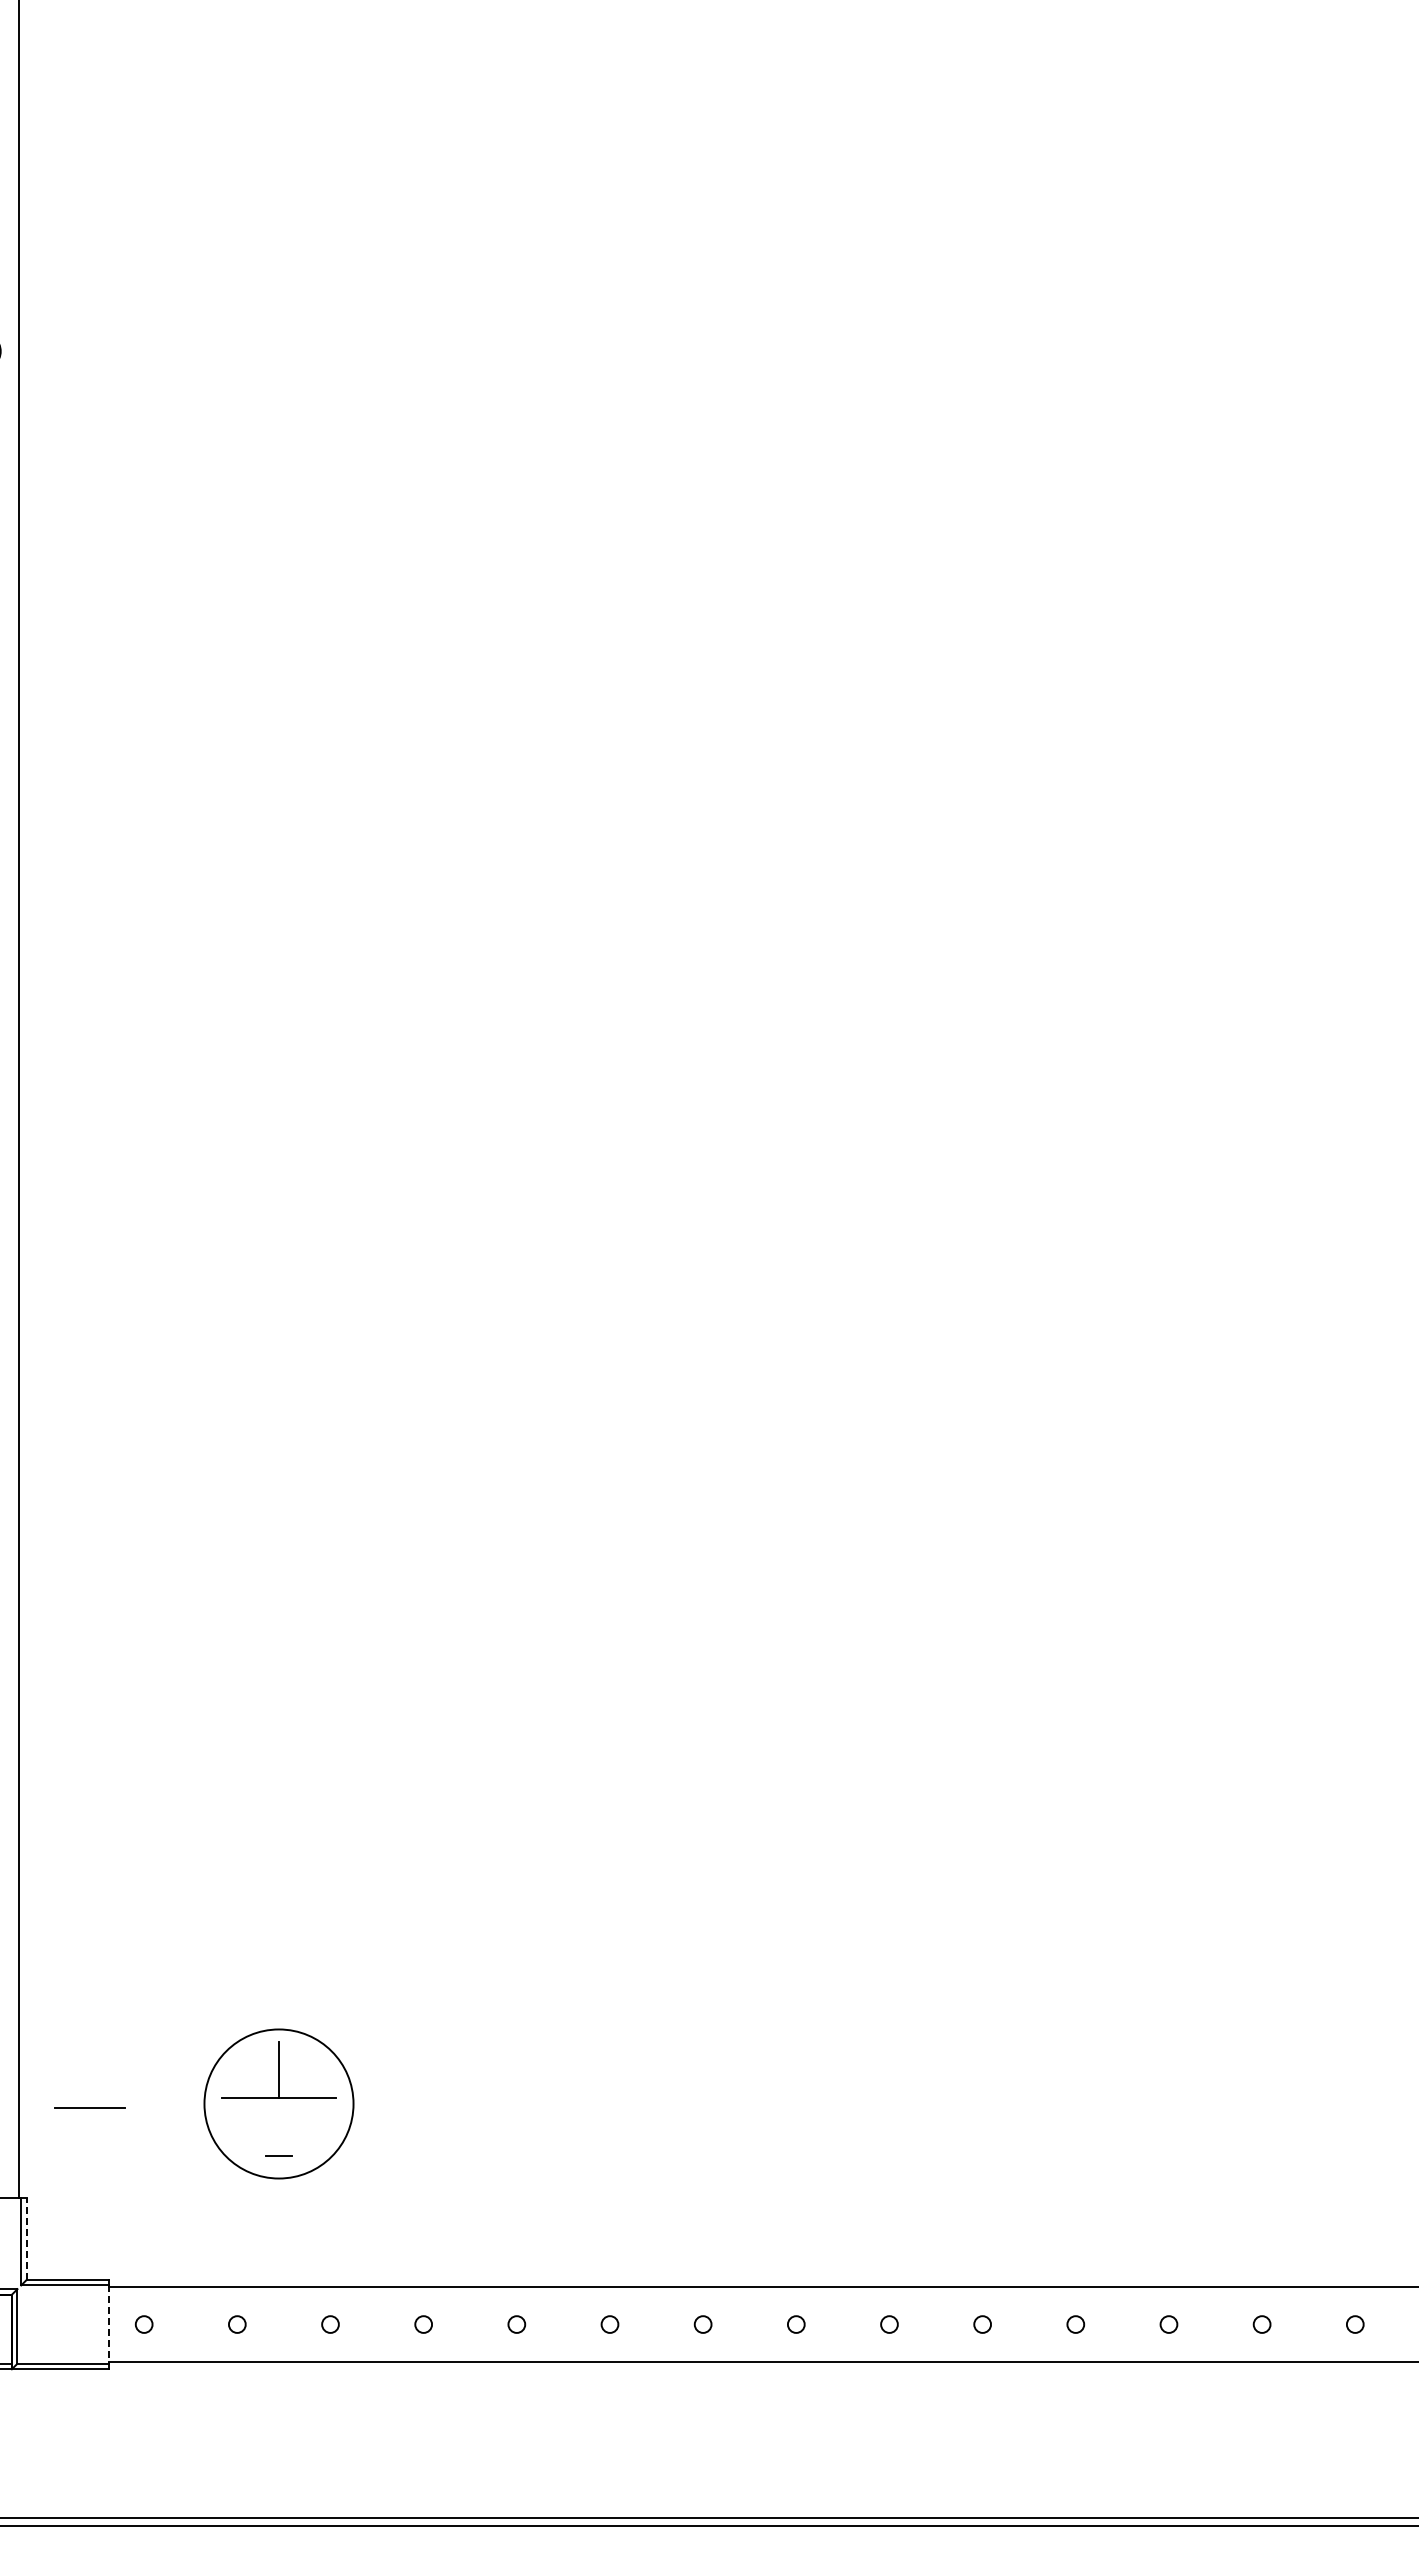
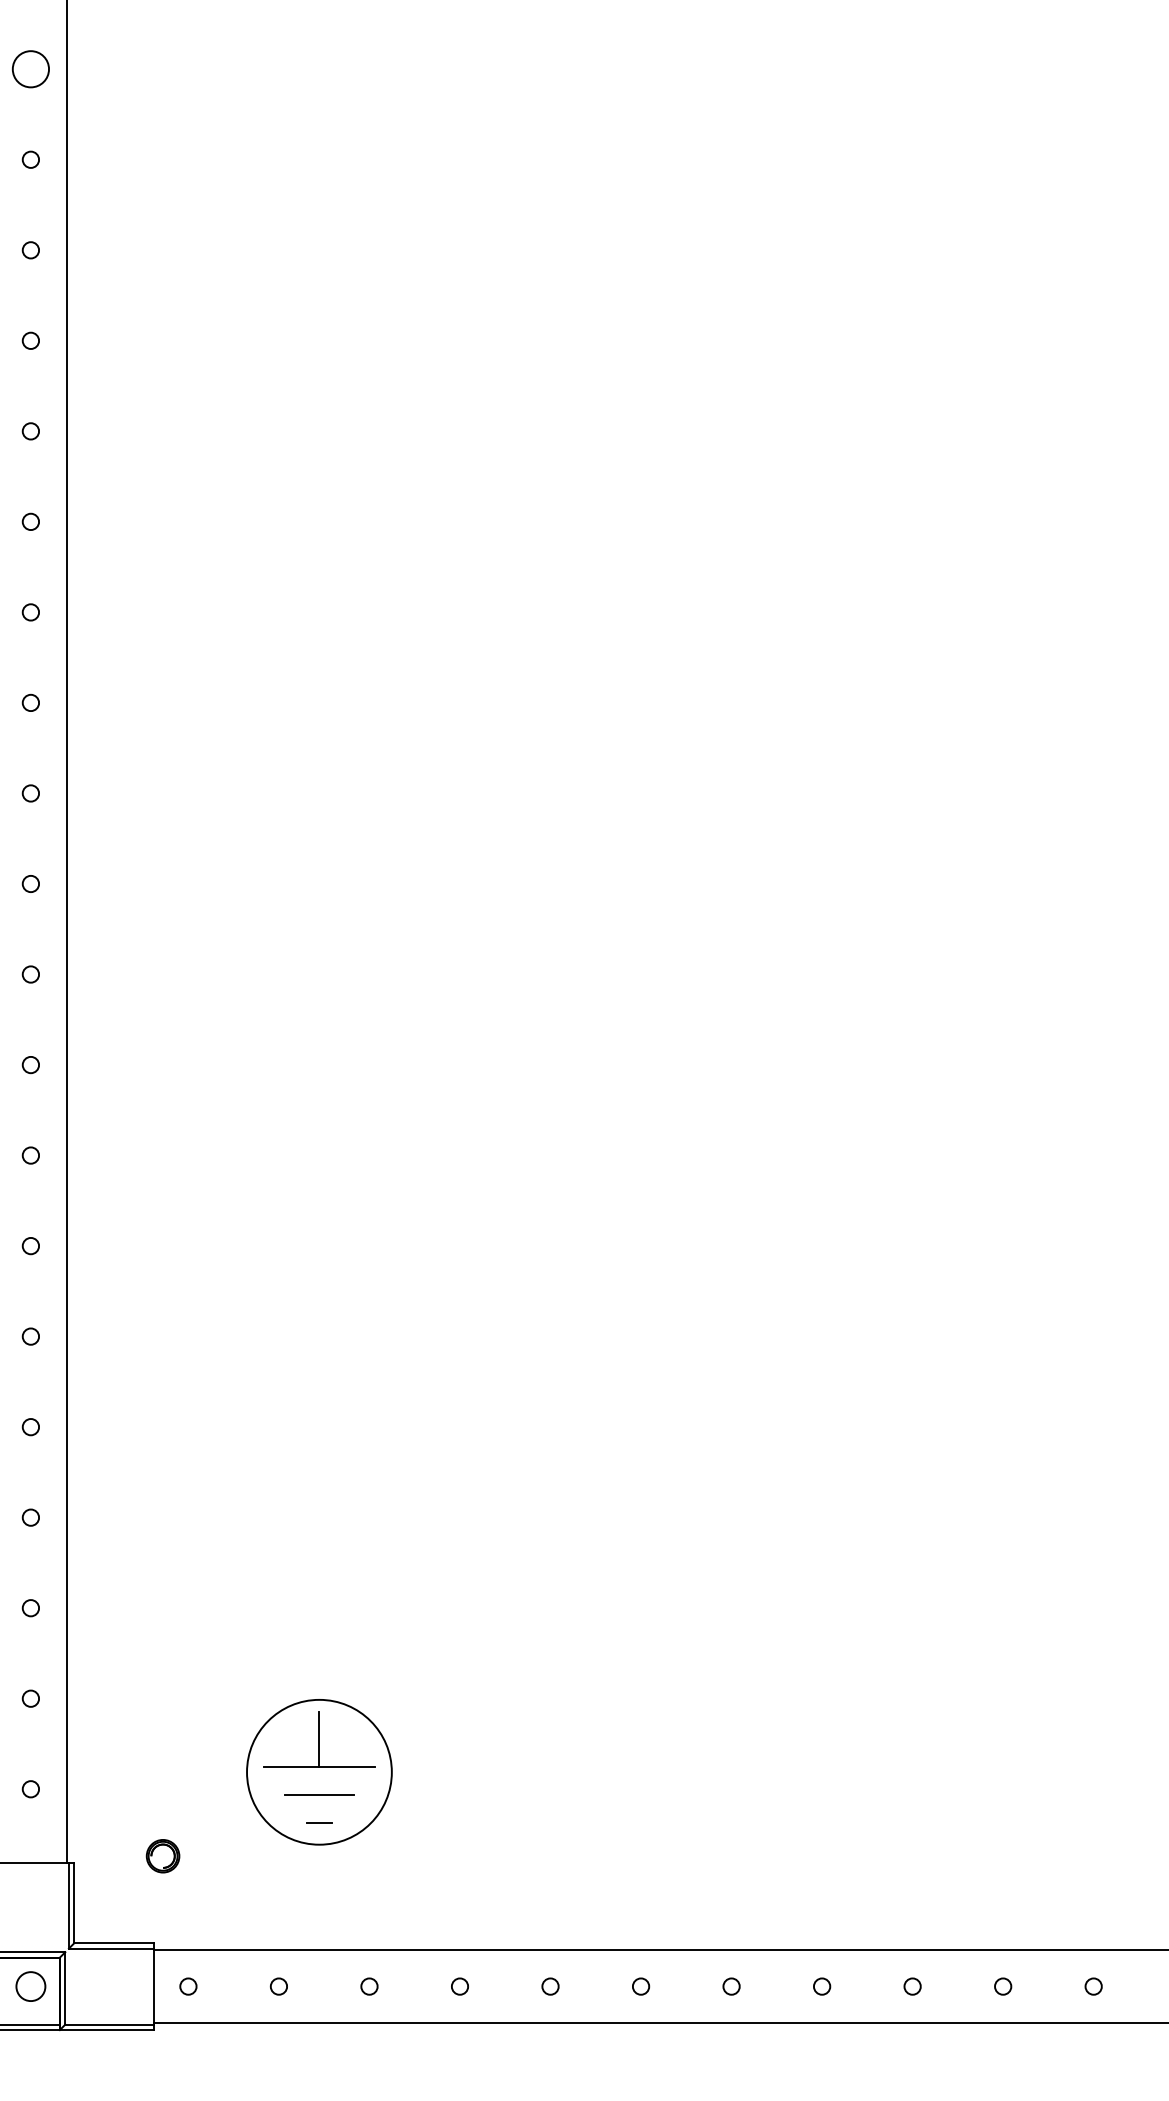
line: (89, 2107) -> (318, 1794), moved
part: (117, 2190) -> (162, 1856), added
line: (26, 2238) -> (74, 1902), dashed -> solid
line: (108, 2325) -> (153, 1987), dashed -> solid

